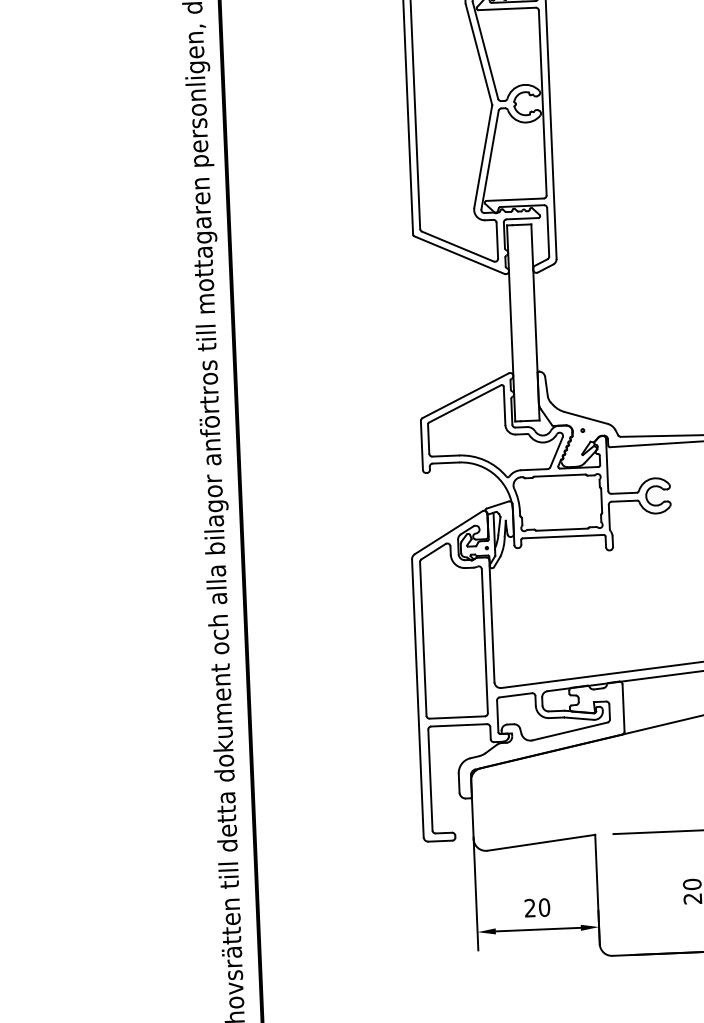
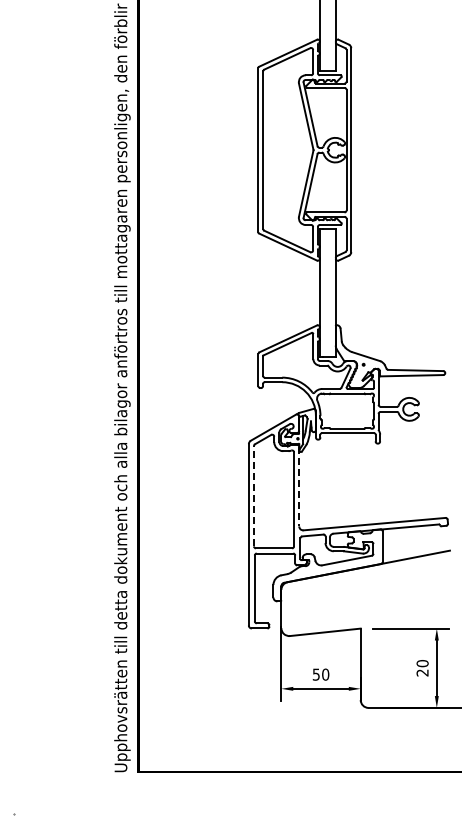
line: (492, 621) -> (299, 486), solid -> dashed
line: (424, 637) -> (254, 495), solid -> dashed
text: (528, 908) -> (315, 674), 20 -> 50

